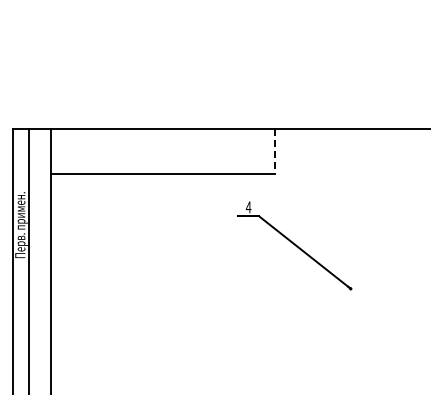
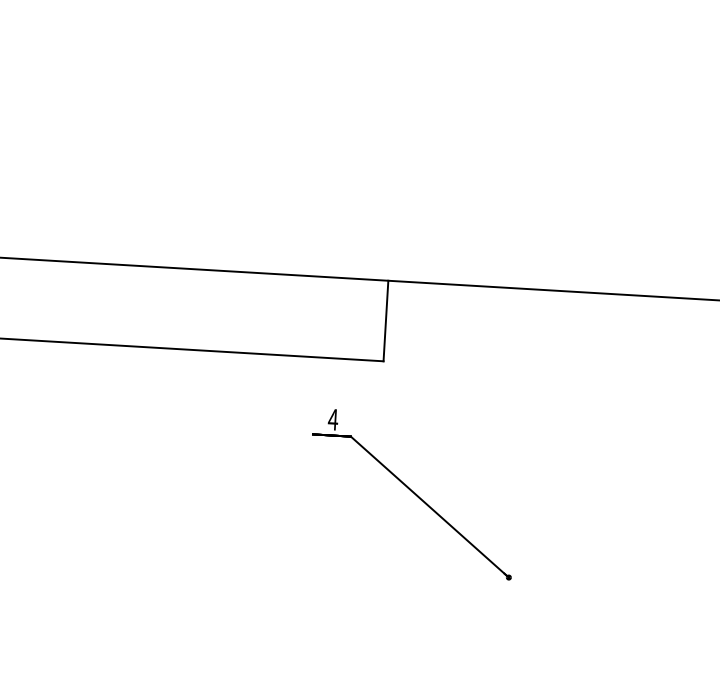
line: (274, 151) -> (385, 321), dashed -> solid

